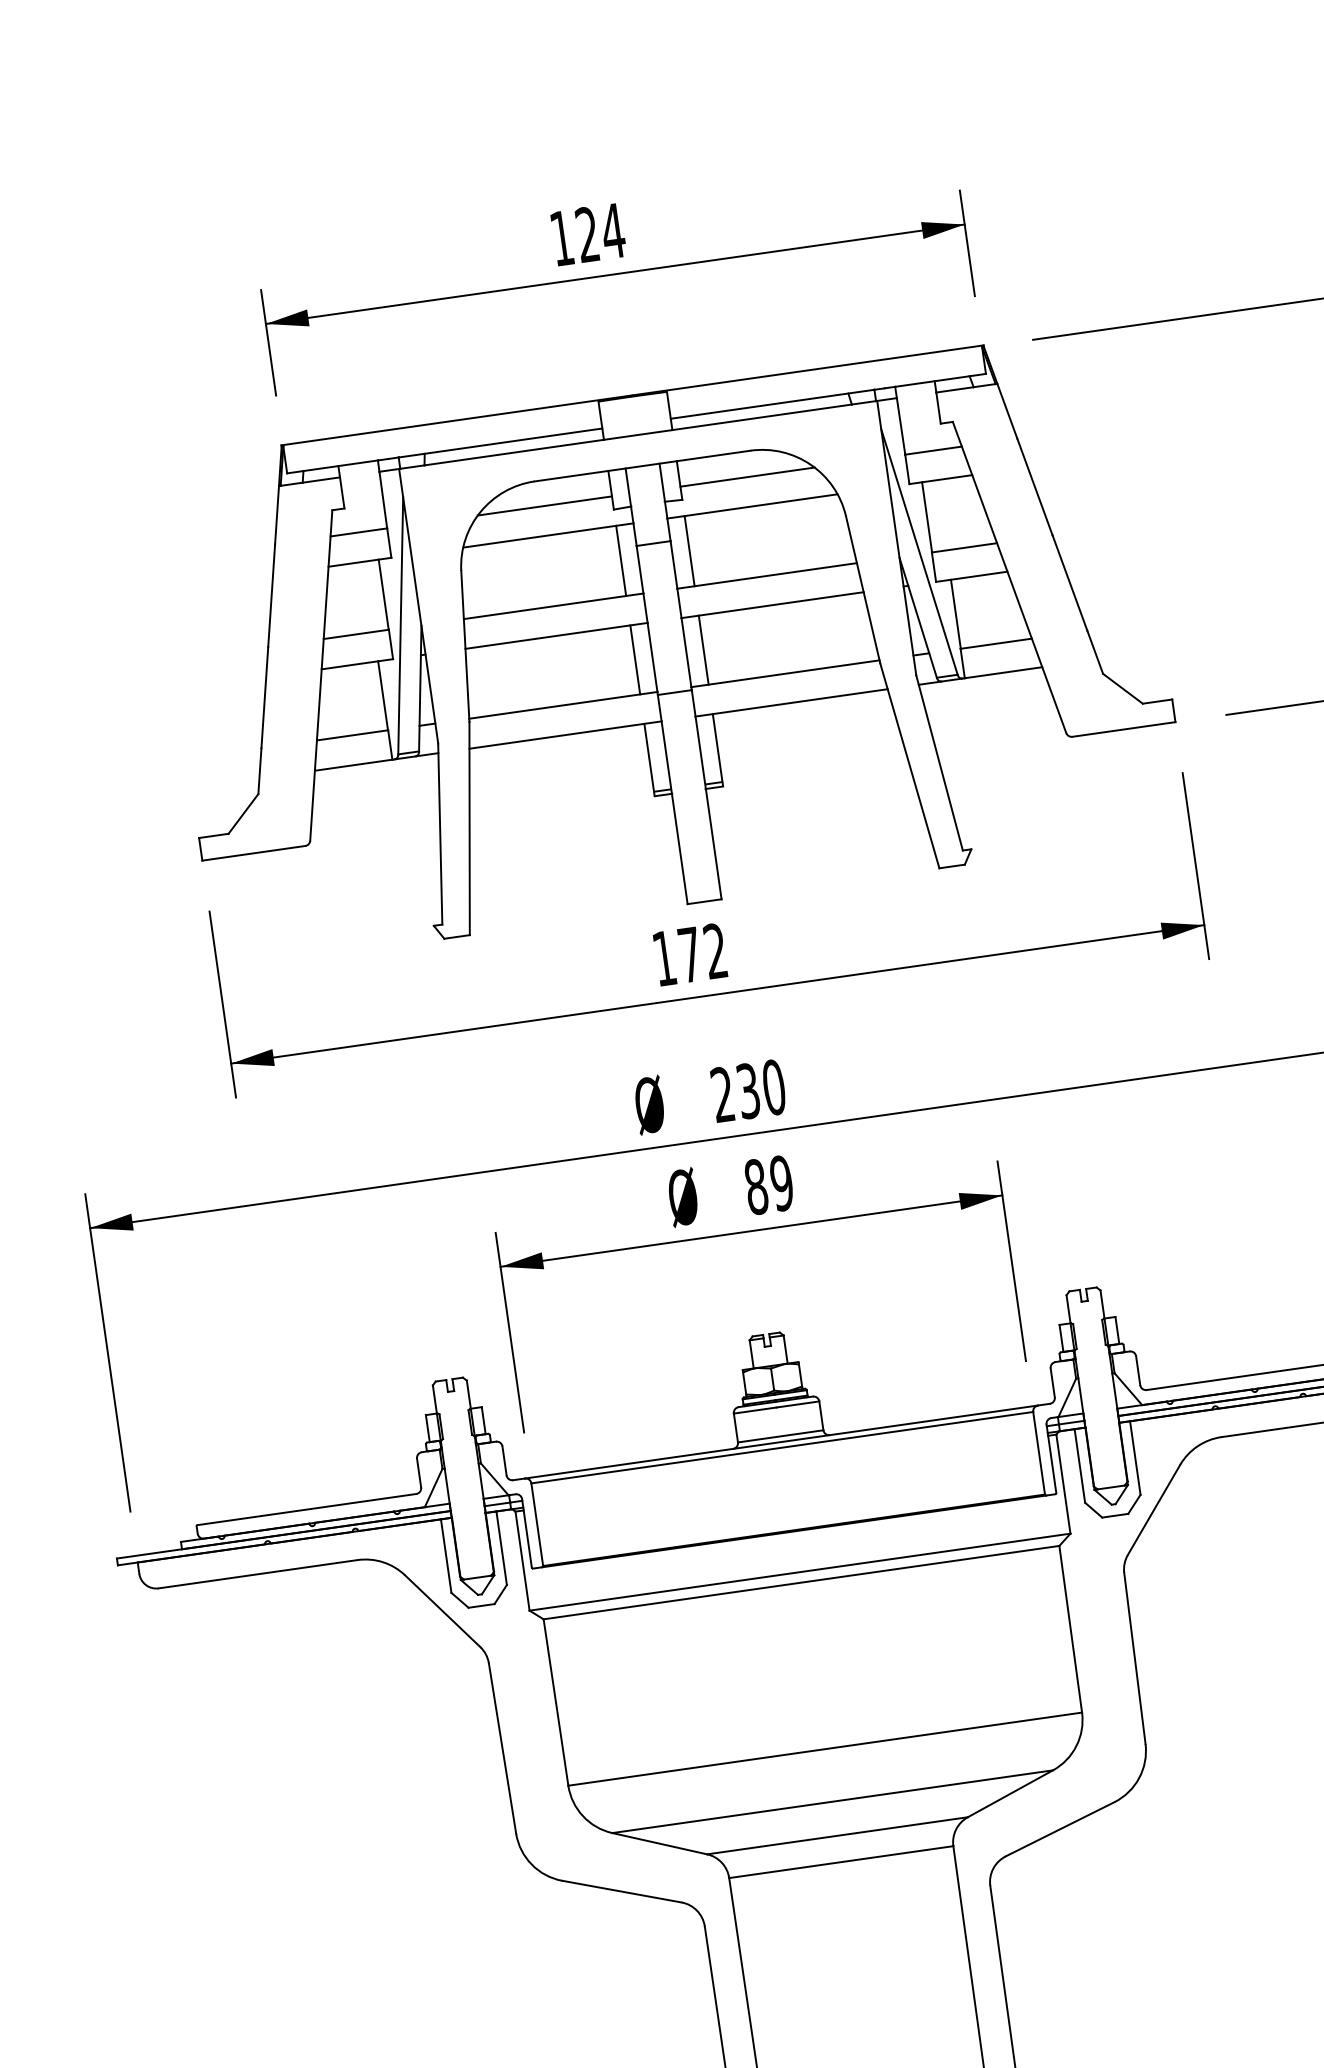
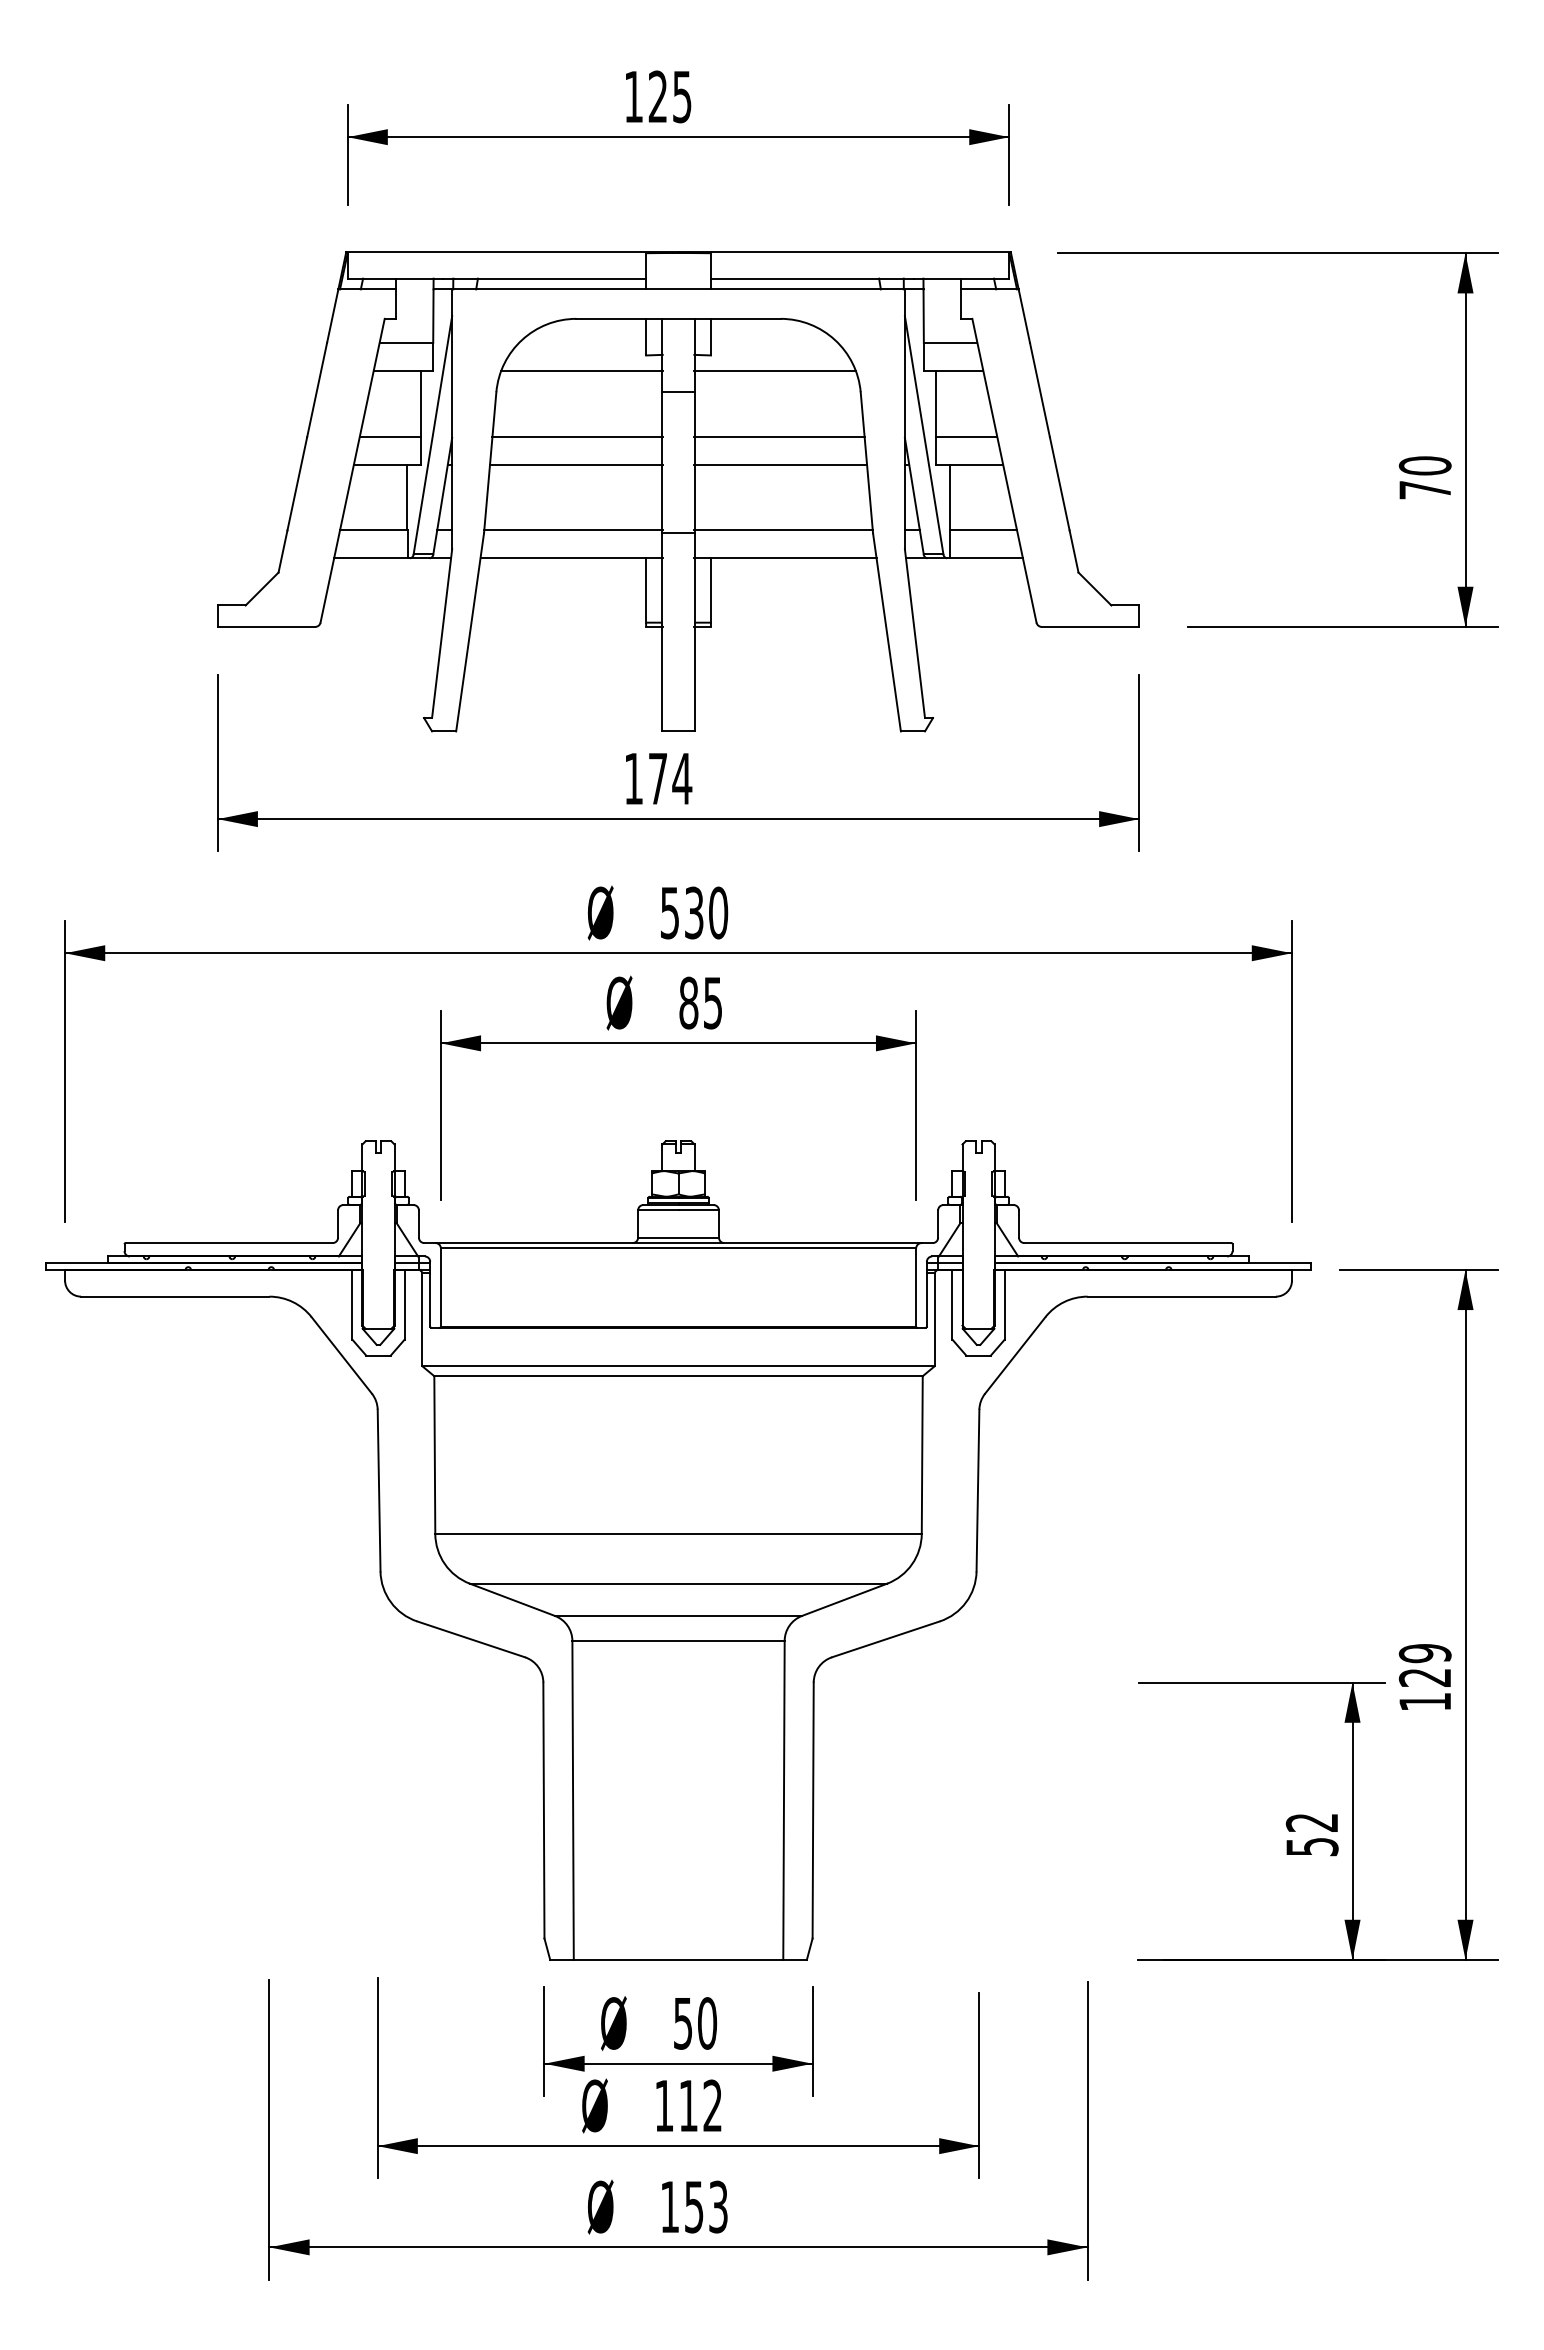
text: (613, 231) -> (682, 97), 124 -> 125
line: (747, 476) -> (774, 342), removed
line: (544, 505) -> (582, 342), removed
line: (689, 550) -> (710, 403), removed
line: (621, 560) -> (646, 403), removed
line: (703, 649) -> (710, 497), removed
line: (635, 659) -> (646, 497), removed
text: (715, 950) -> (682, 778), 172 -> 174
text: (722, 1094) -> (669, 912), 230 -> 530
text: (781, 1182) -> (712, 1002), 89 -> 85

